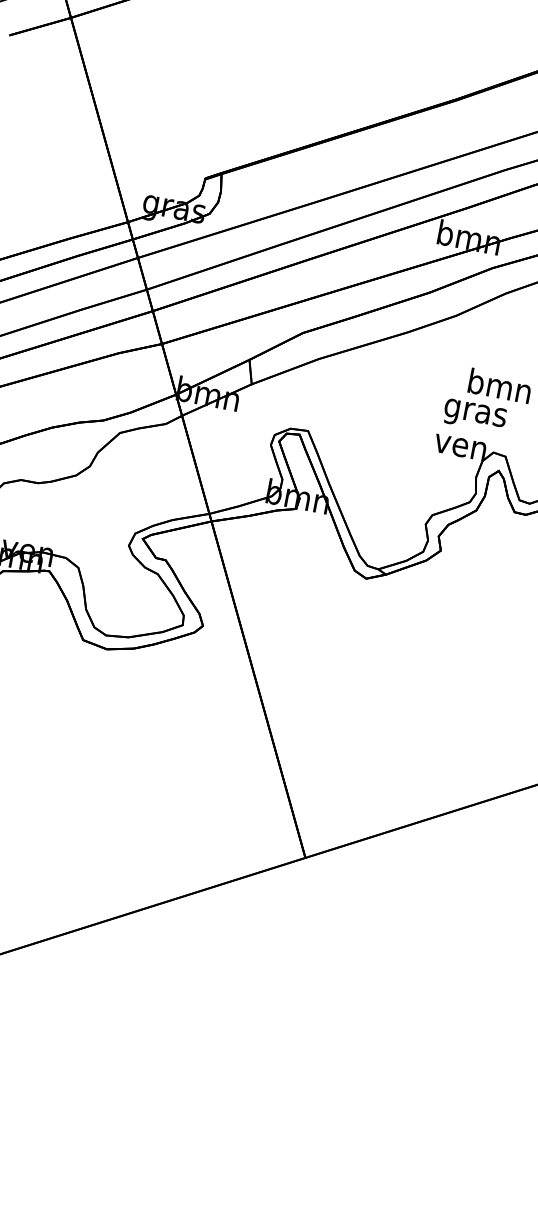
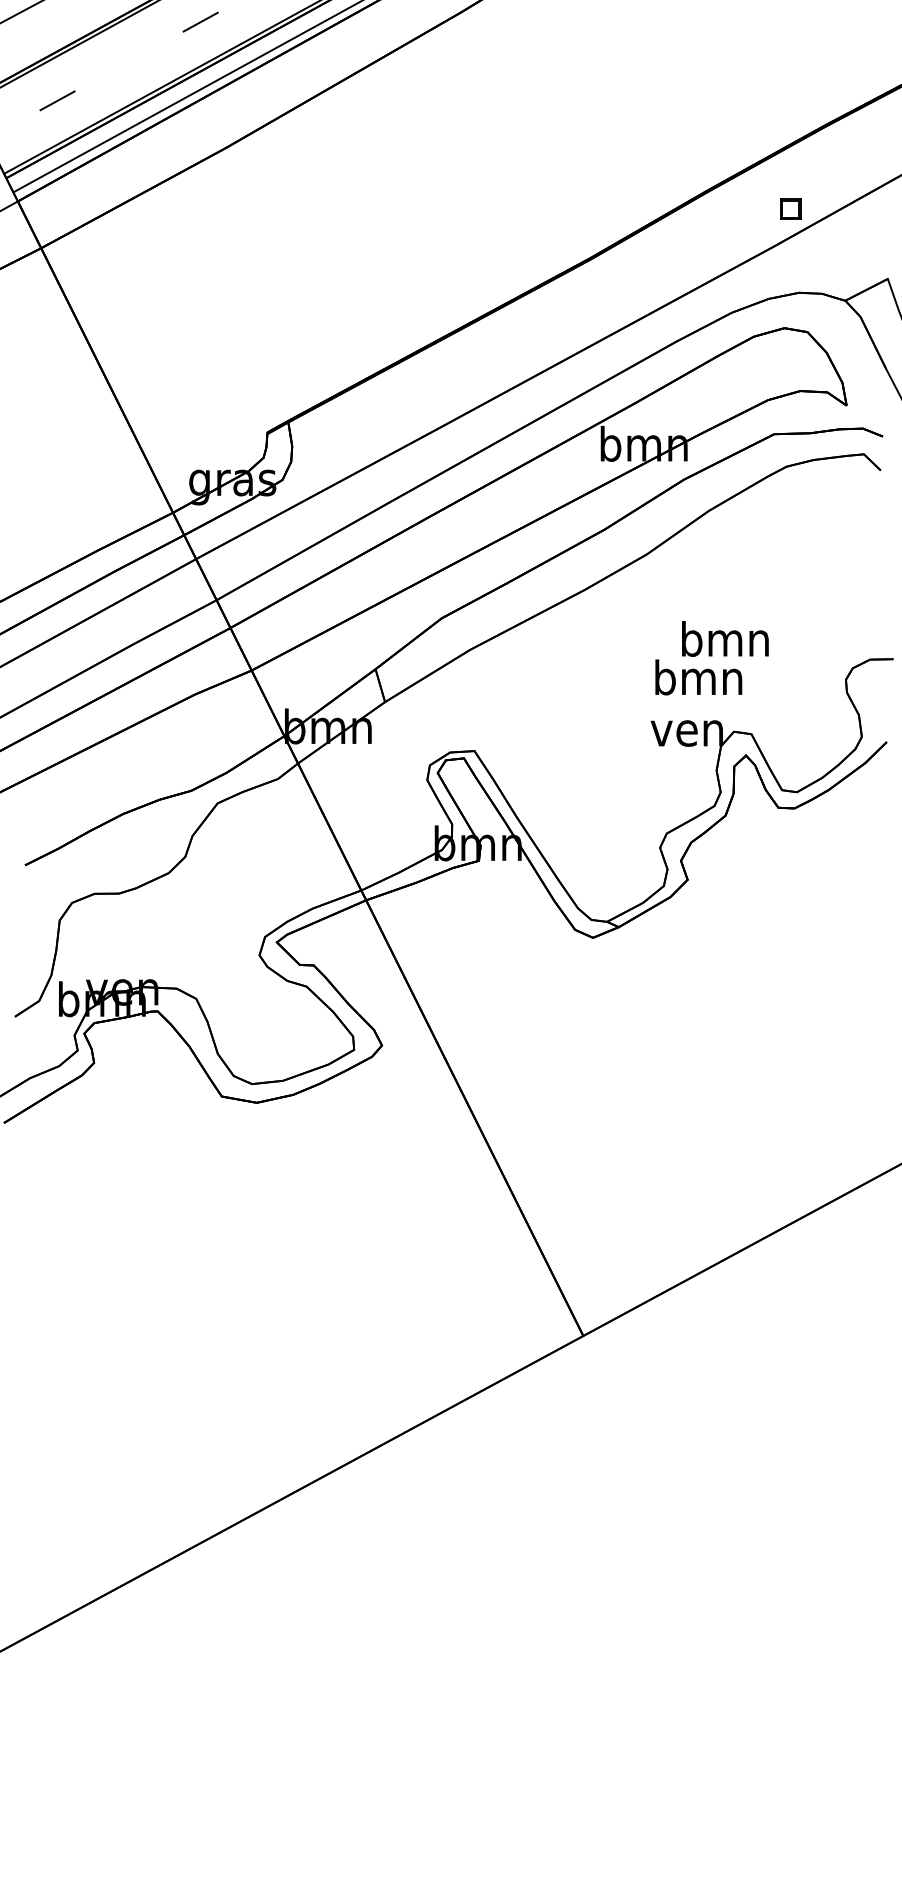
text: (475, 412) -> (698, 681), gras -> bmn

